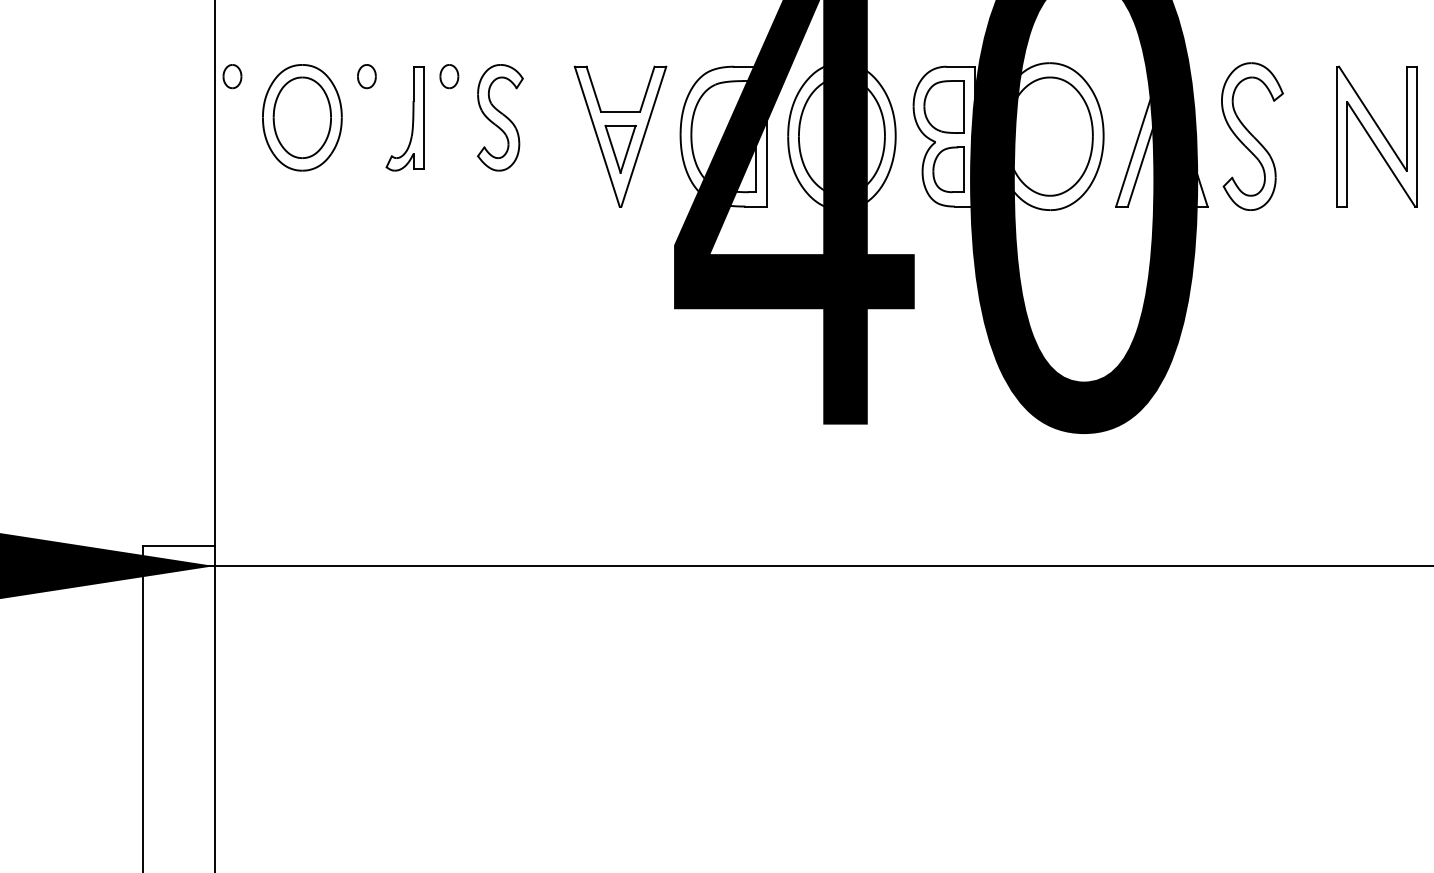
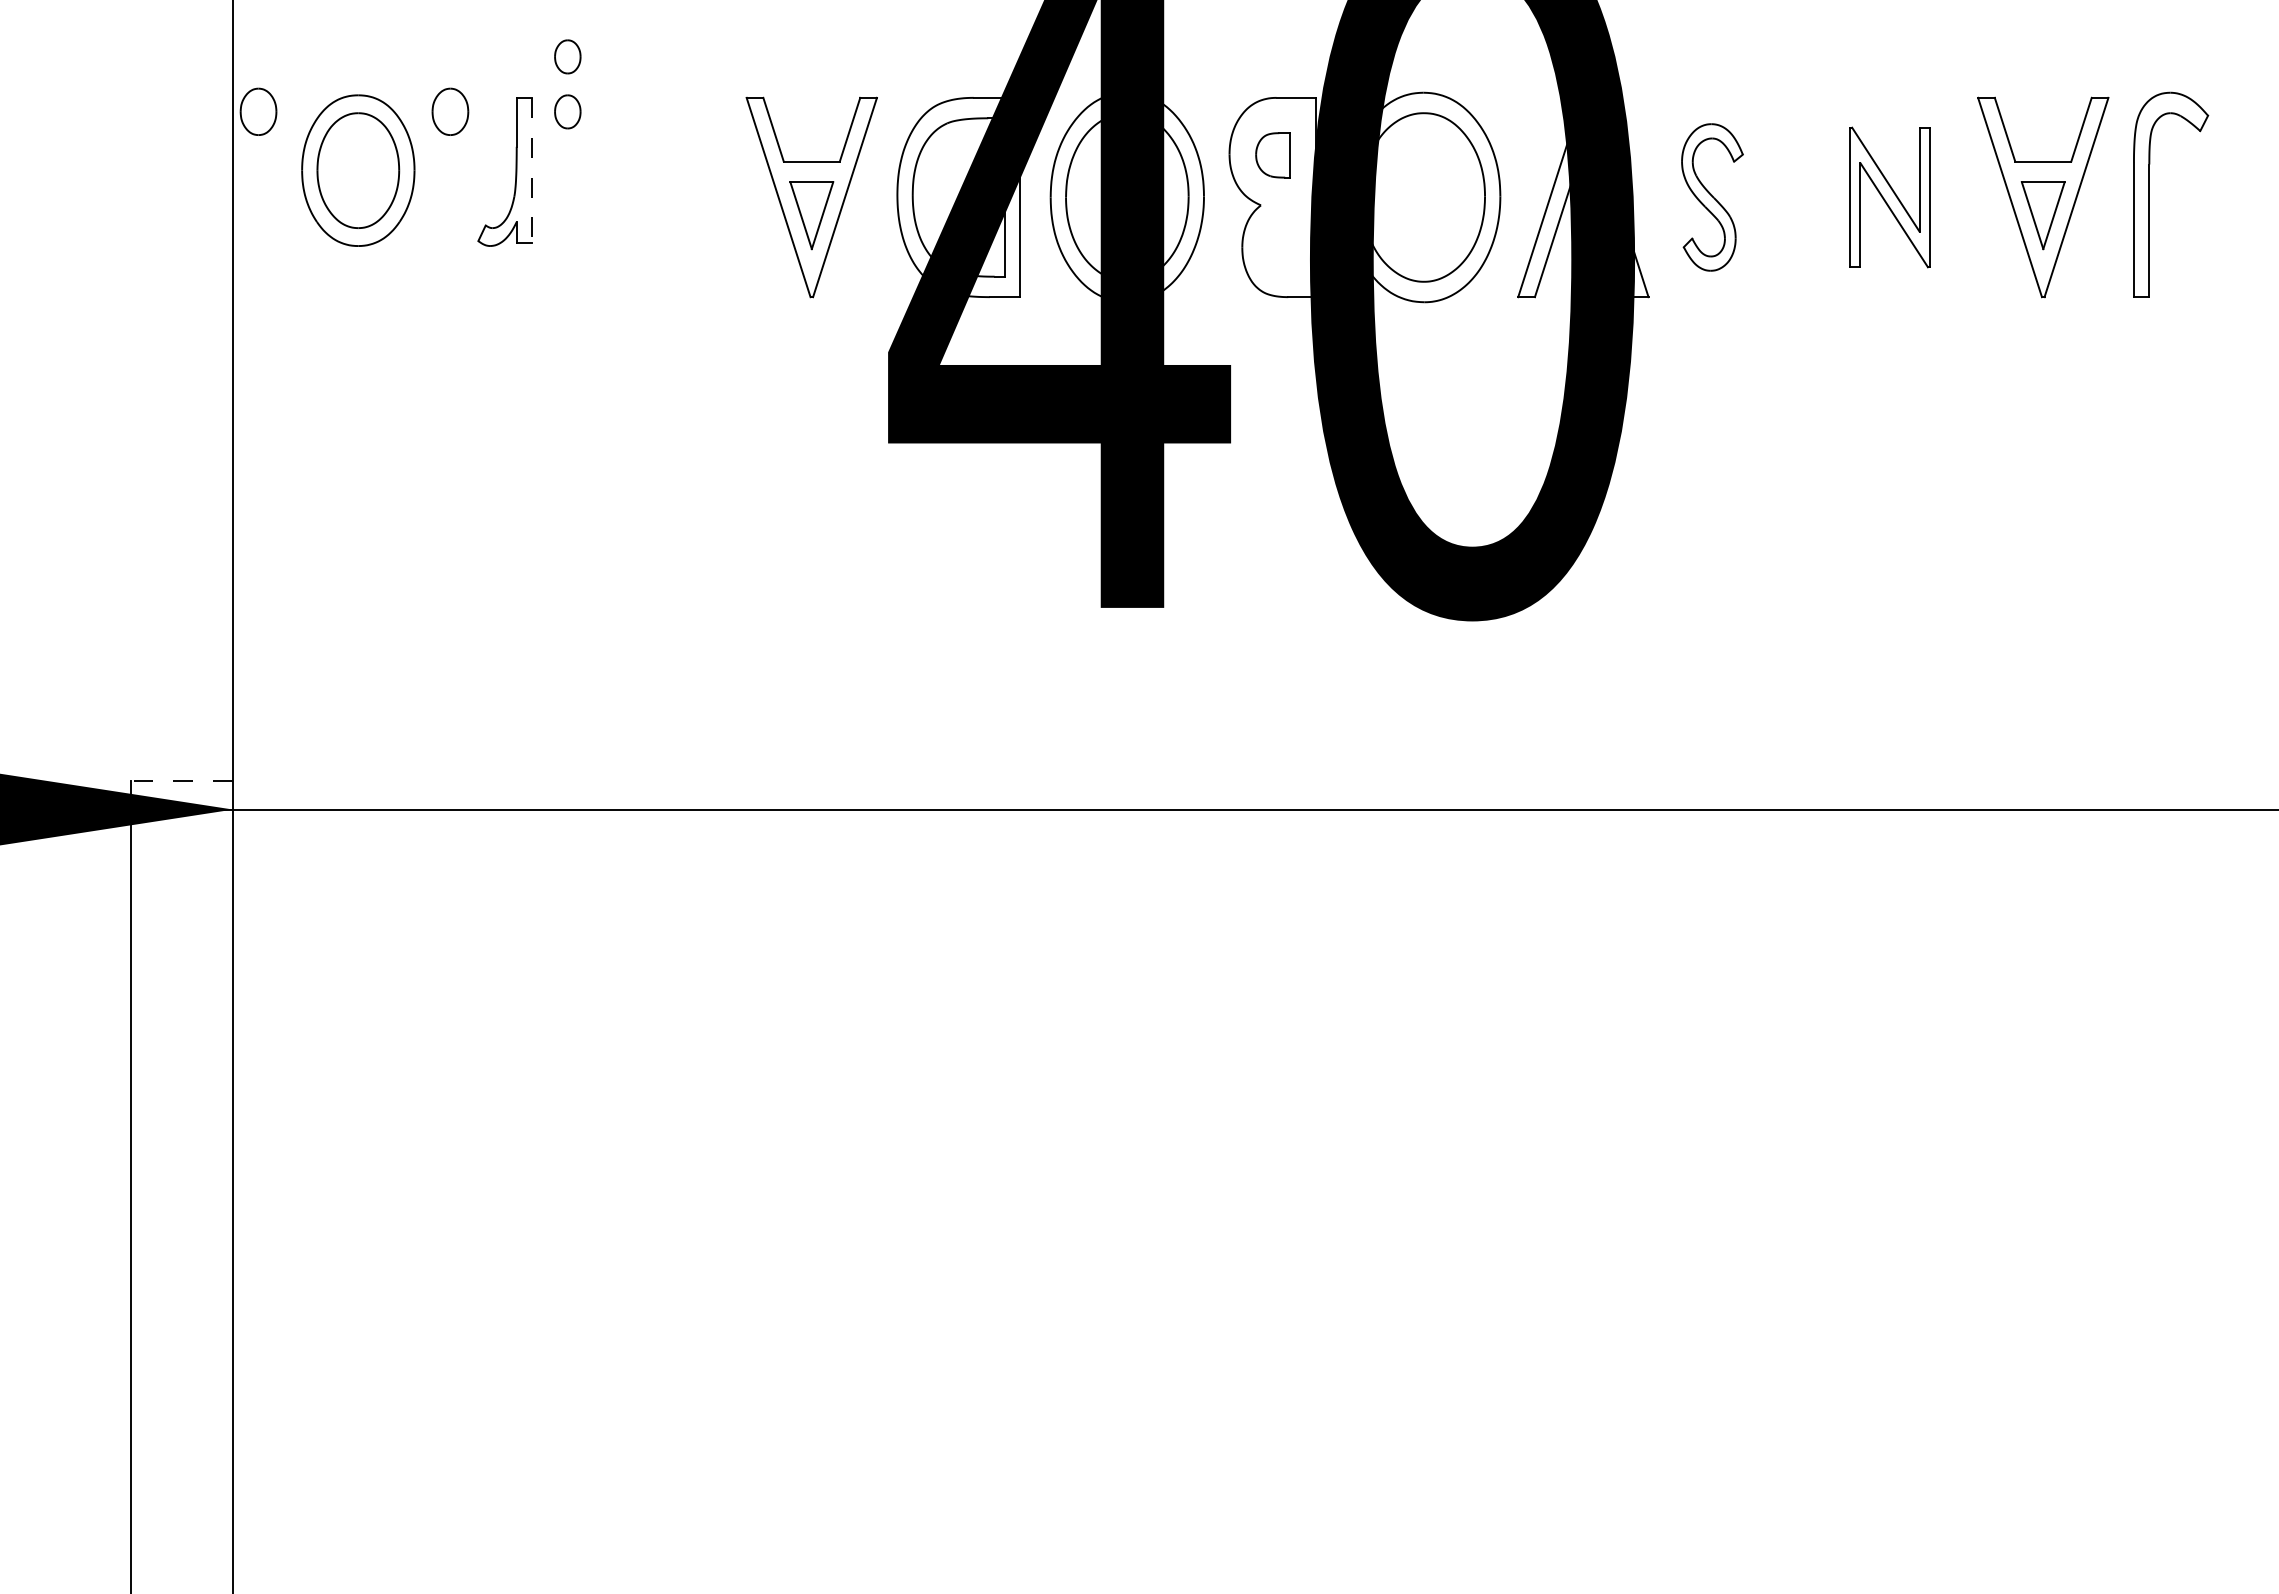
part: (449, 37) -> (567, 56), added
part: (232, 76) -> (258, 111), size x1.4
part: (366, 76) -> (449, 111), size x1.4
part: (943, 107) -> (1272, 155), size x0.6
line: (424, 117) -> (532, 170), solid -> dashed
part: (500, 117) -> (640, 170), removed
part: (1252, 136) -> (1712, 197), size x0.7
part: (1376, 136) -> (1889, 197), size x0.7
part: (947, 169) -> (1278, 244), removed
line: (178, 546) -> (181, 781), solid -> dashed

